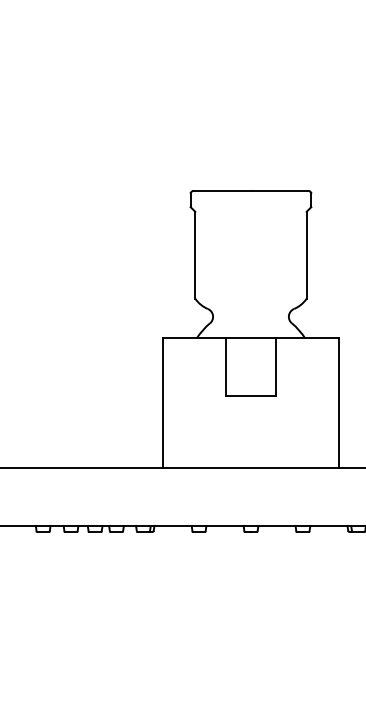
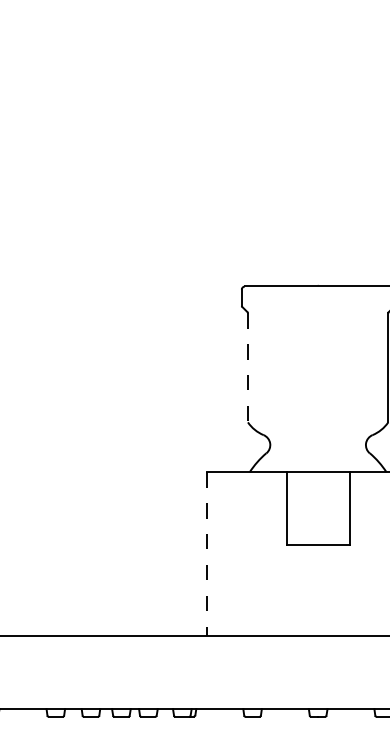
line: (195, 256) -> (248, 368), solid -> dashed
line: (163, 403) -> (207, 554), solid -> dashed

